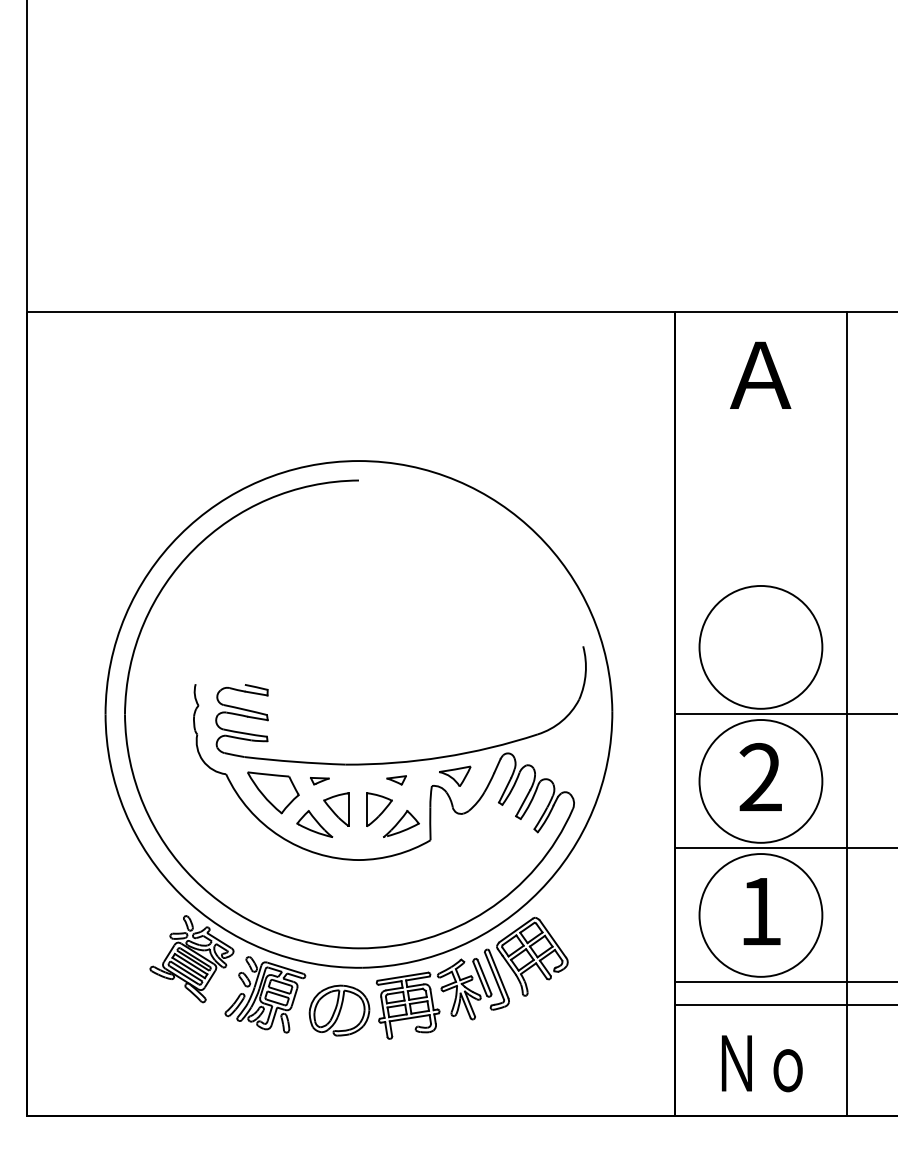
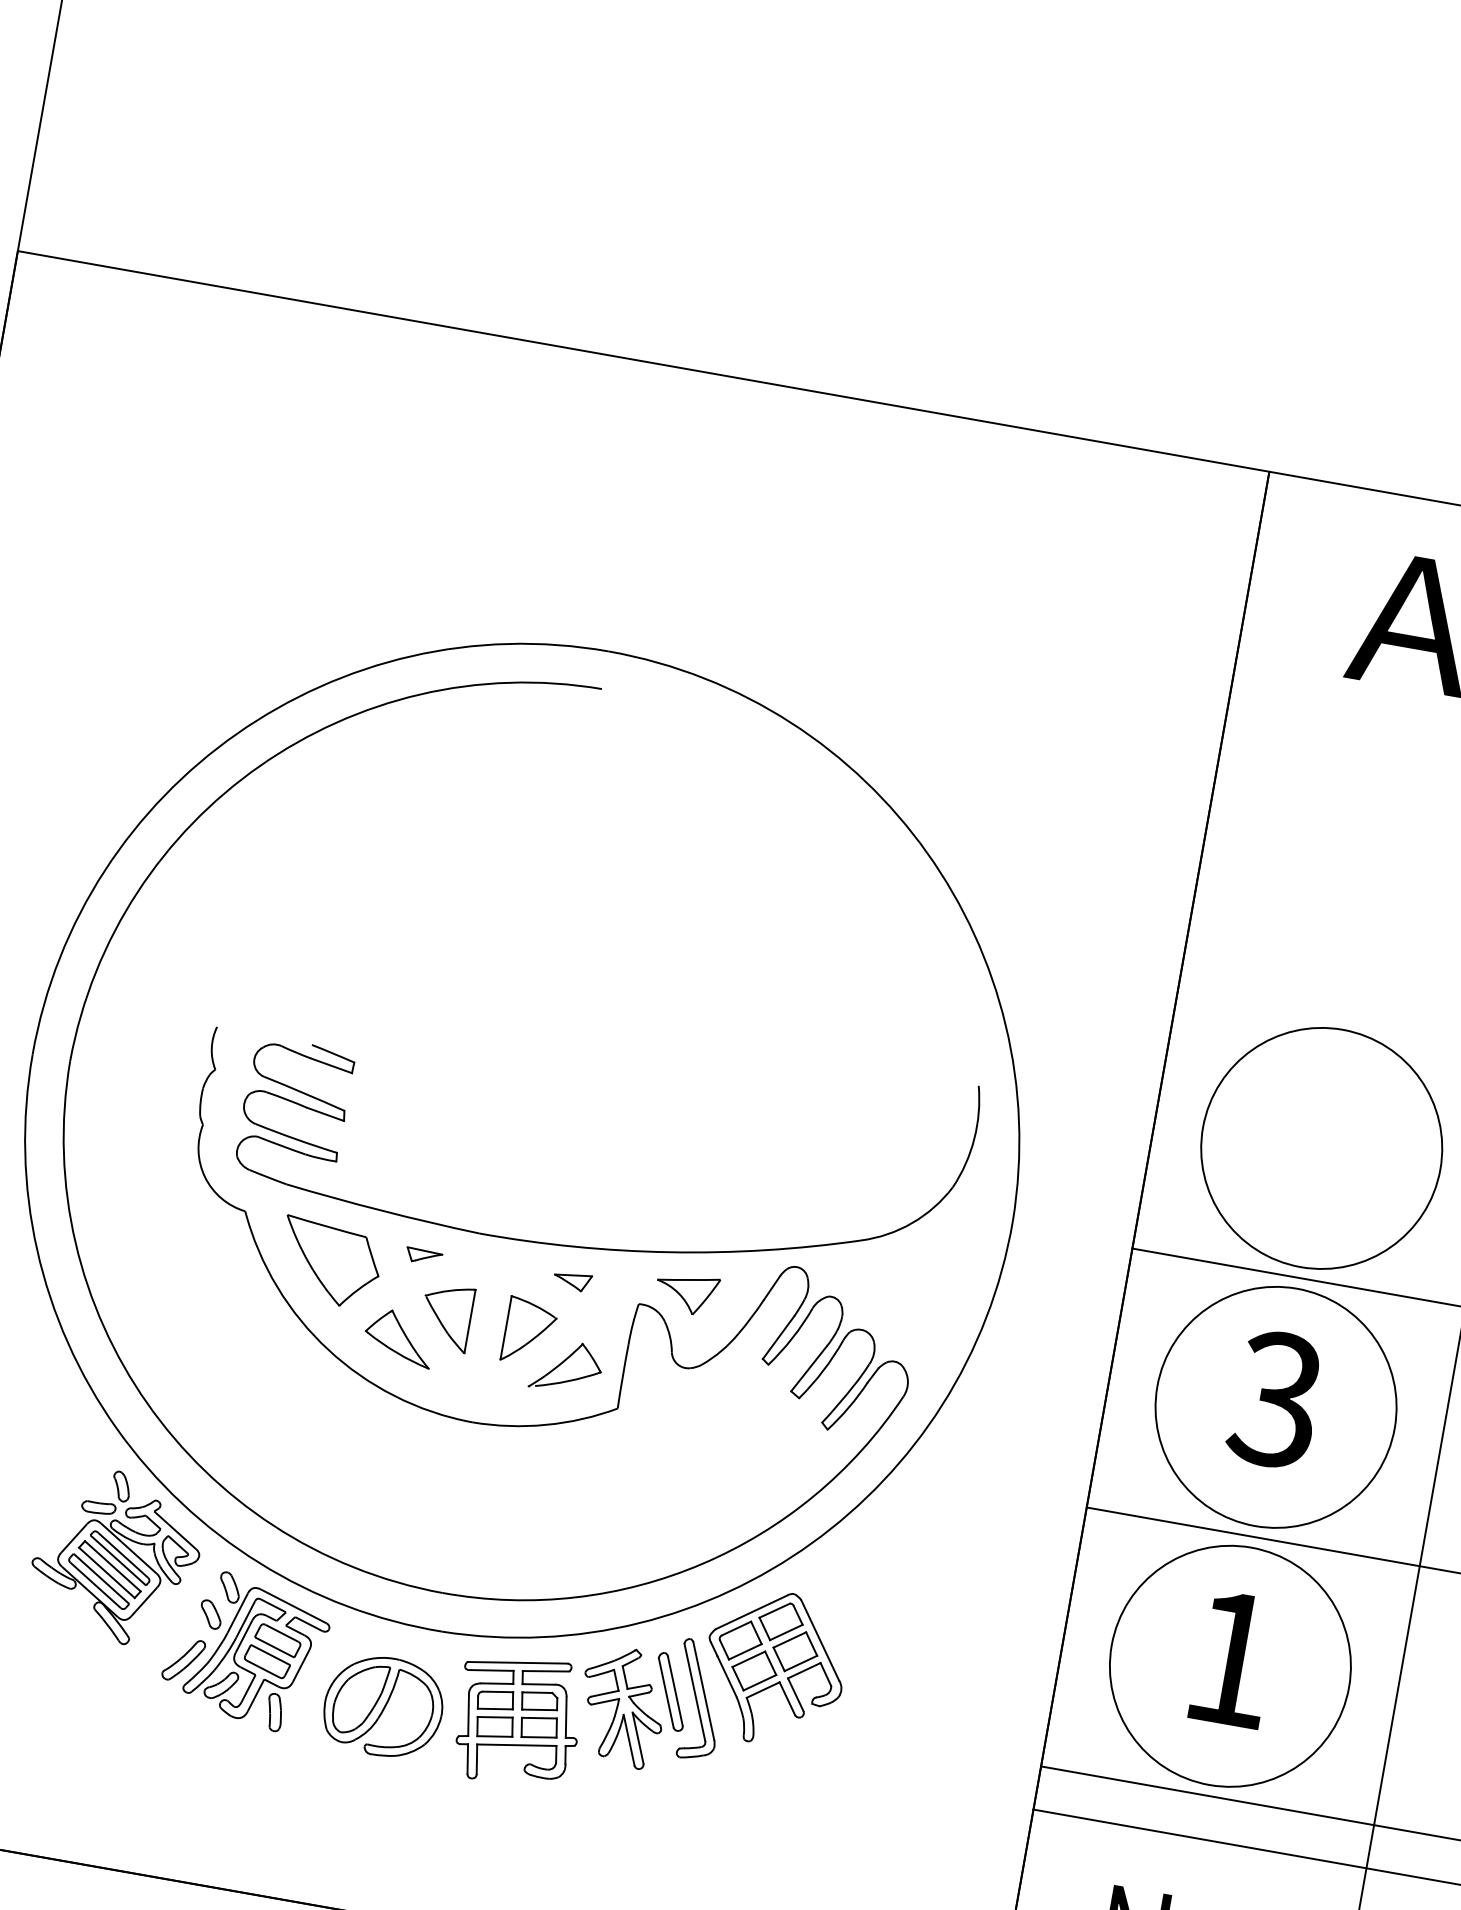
text: (759, 777) -> (1274, 1399), 2 -> 3

